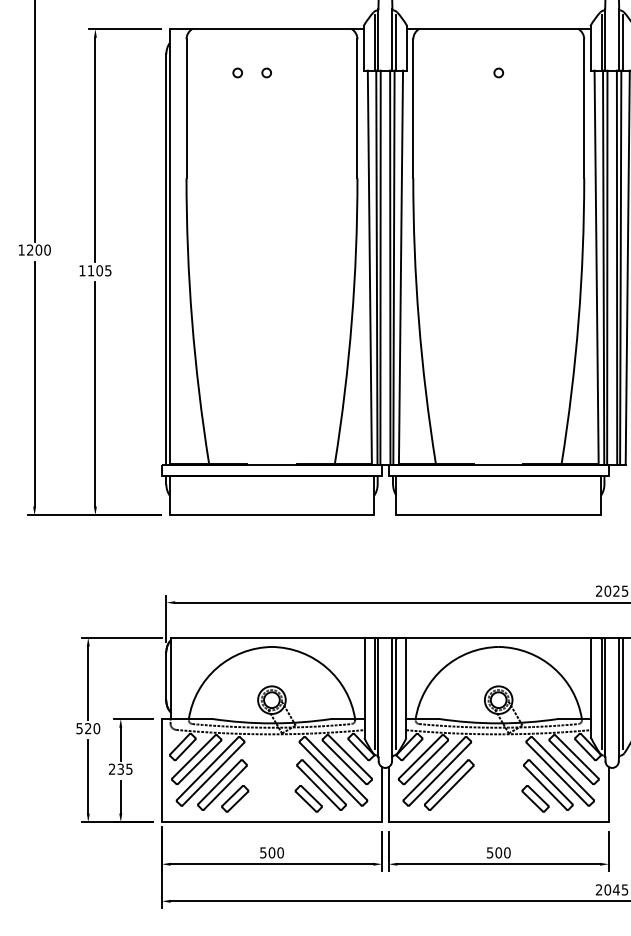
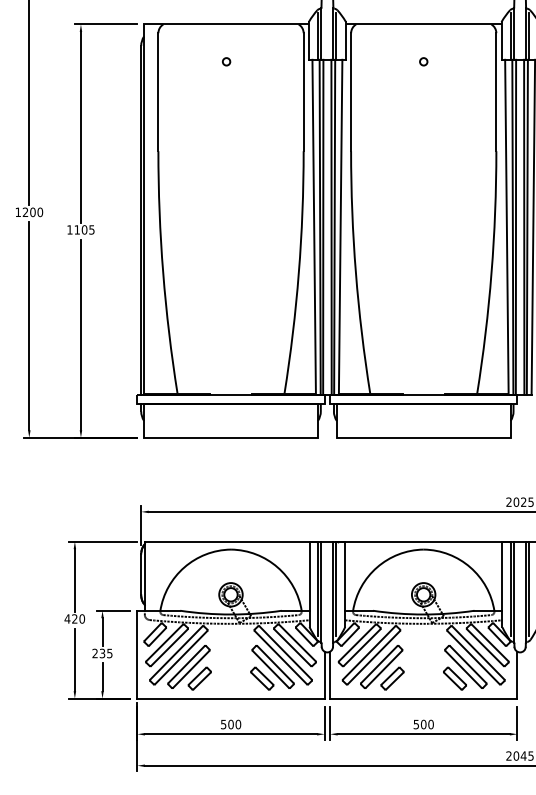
circle: (237, 72) -> (201, 61), removed
text: (79, 728) -> (67, 618), 520 -> 420
part: (461, 798) -> (392, 678), added

